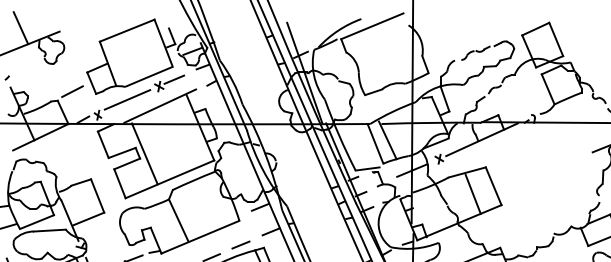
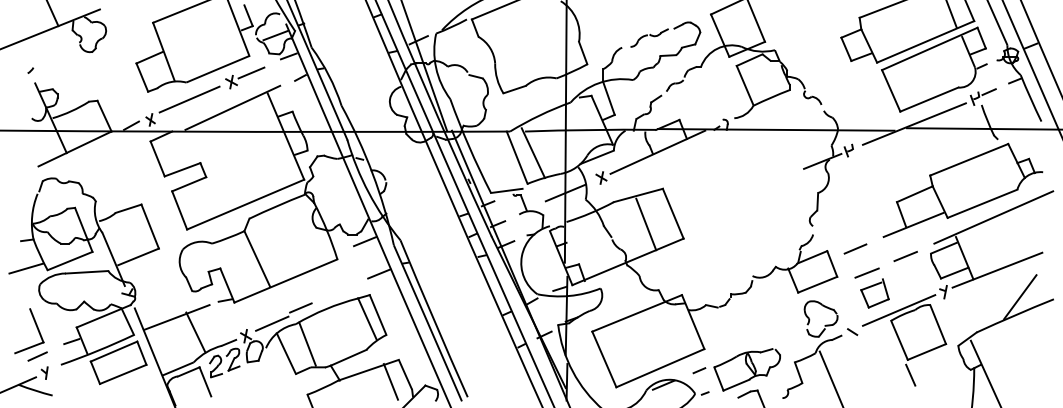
line: (72, 91) -> (116, 88), removed
line: (144, 153) -> (212, 170), removed
line: (240, 244) -> (339, 290), removed

